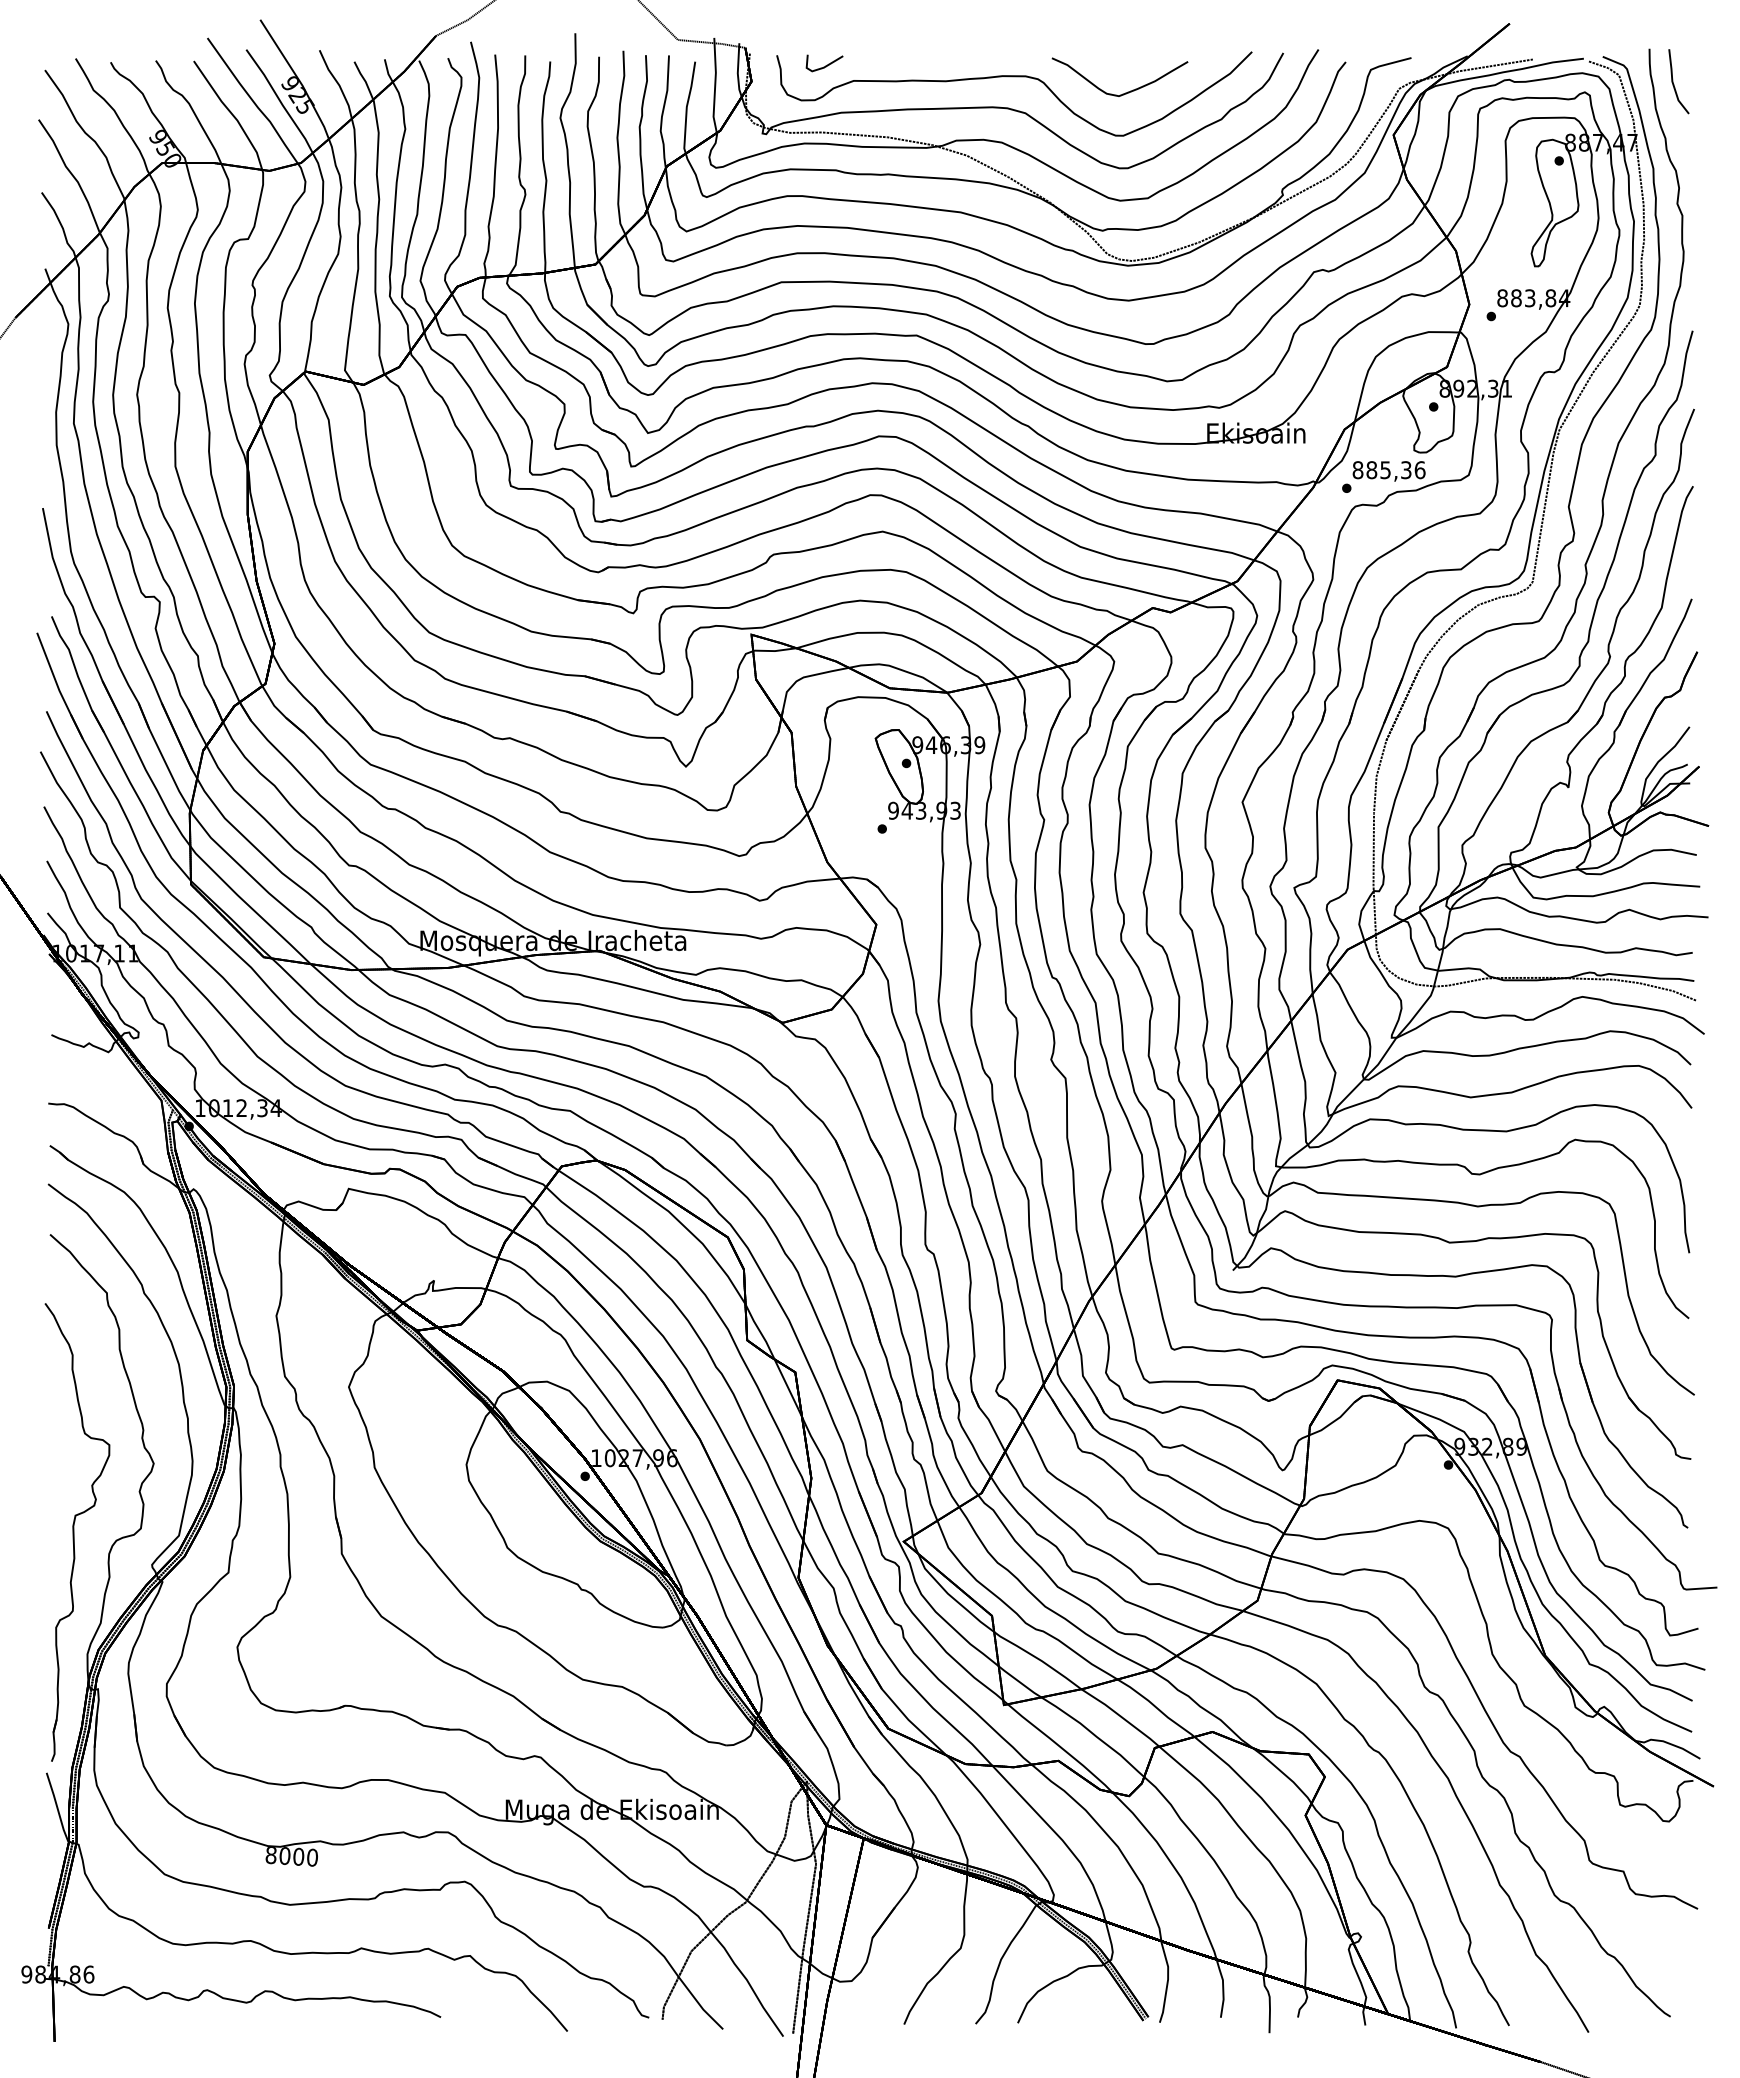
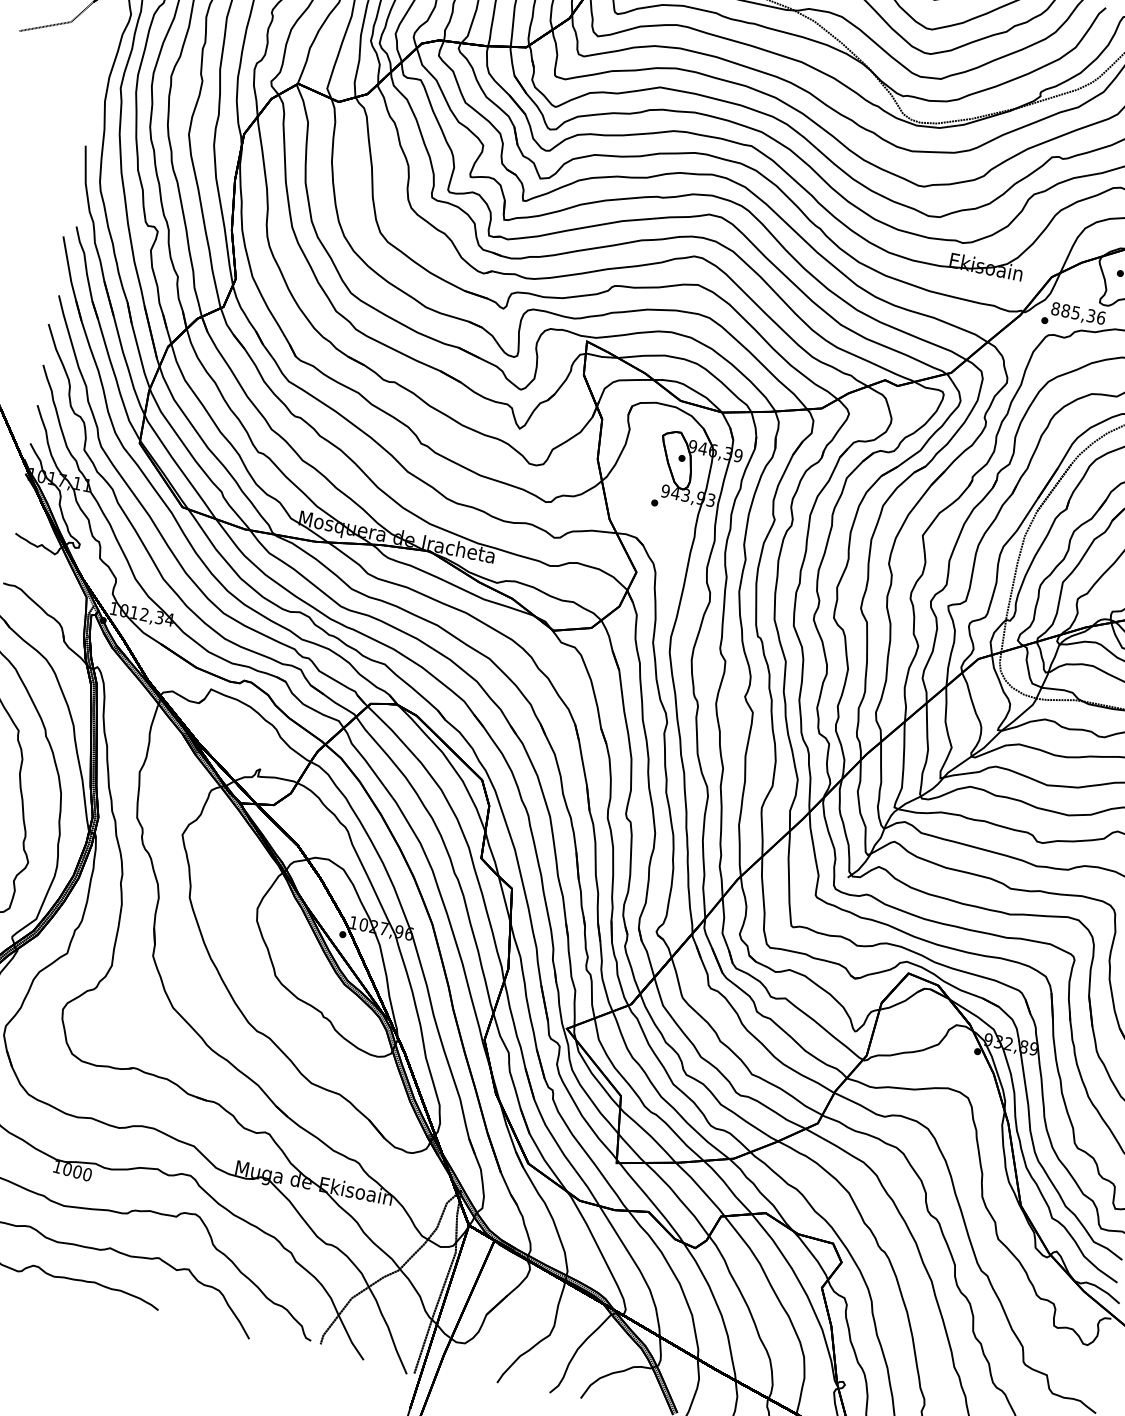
text: (270, 1855) -> (56, 1166), 8000 -> 1000

